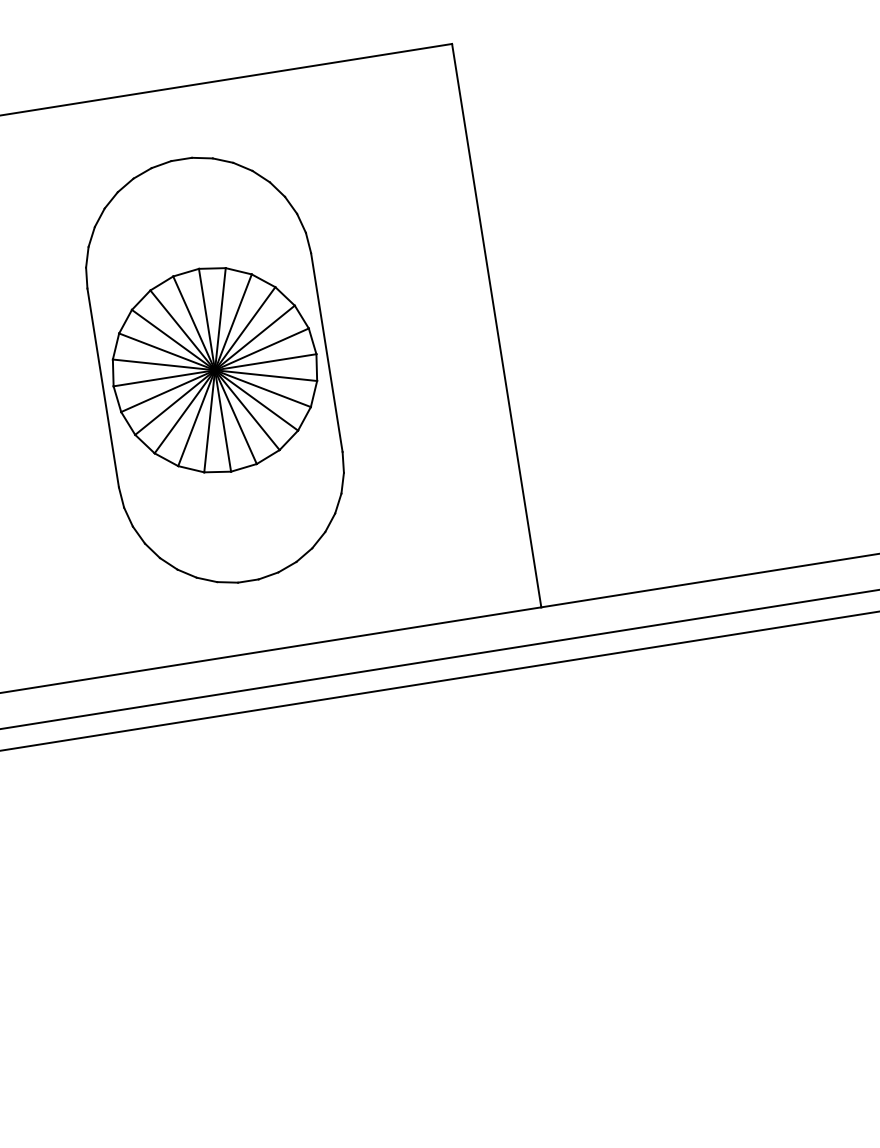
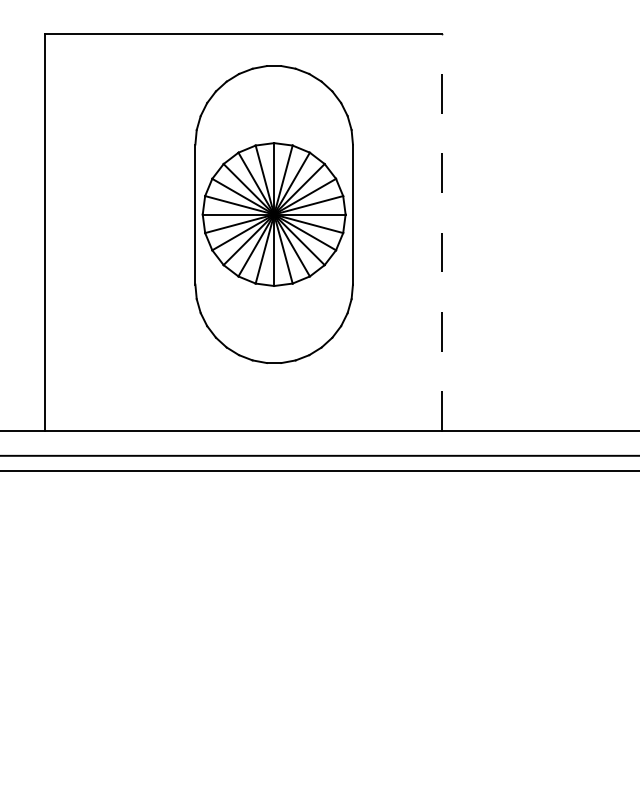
line: (496, 325) -> (441, 232), solid -> dashed
part: (214, 370) -> (273, 214), moved

